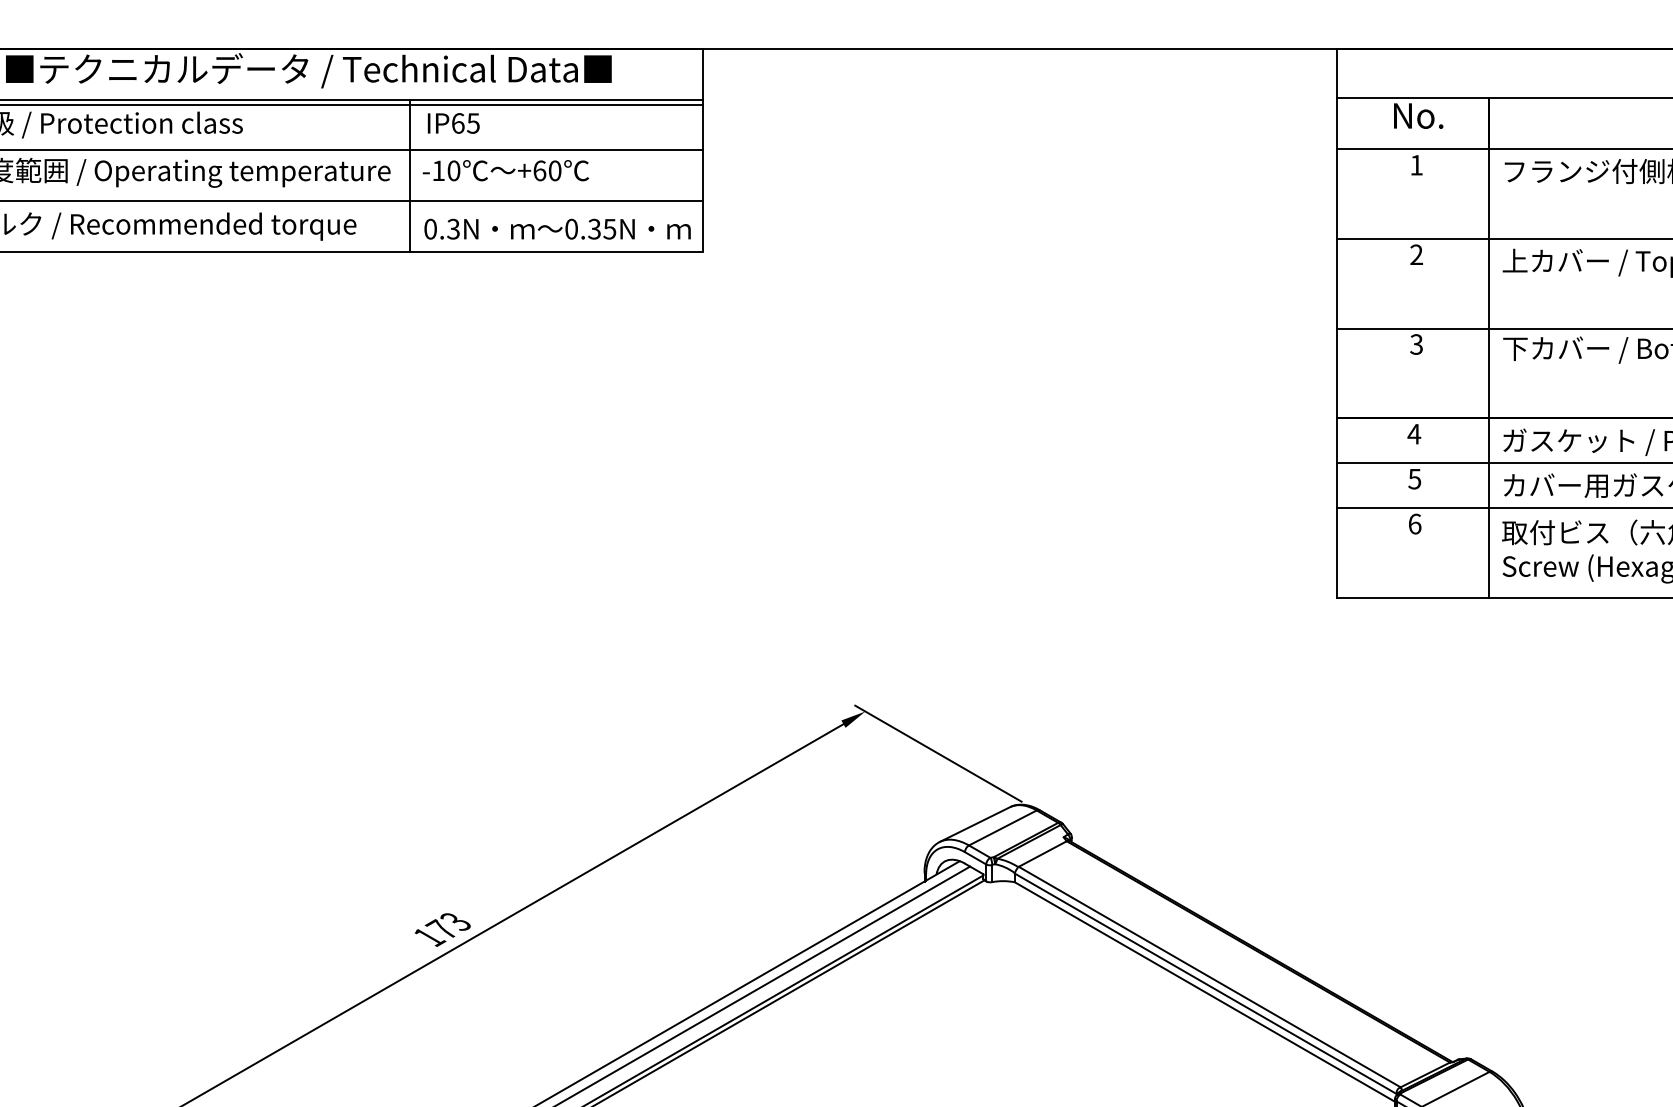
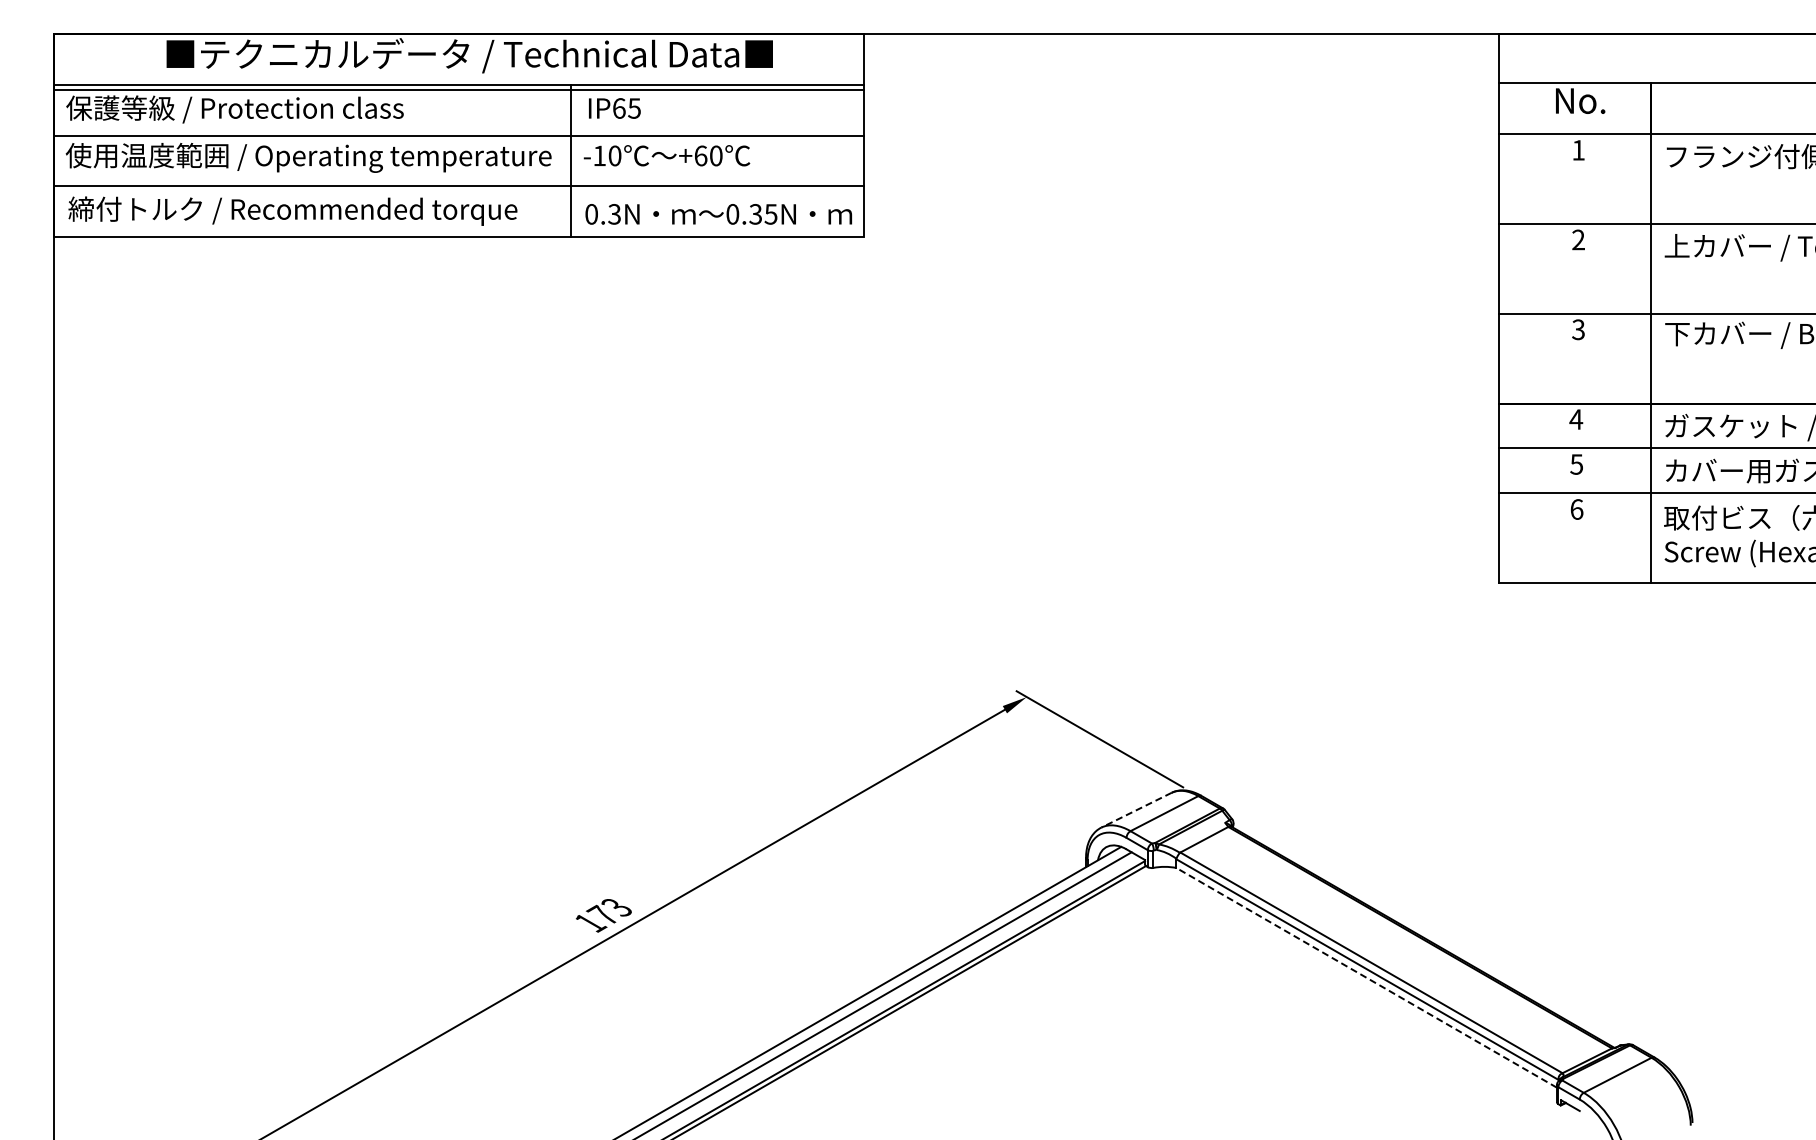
line: (974, 824) -> (1136, 810), solid -> dashed
line: (1204, 991) -> (1366, 977), solid -> dashed

